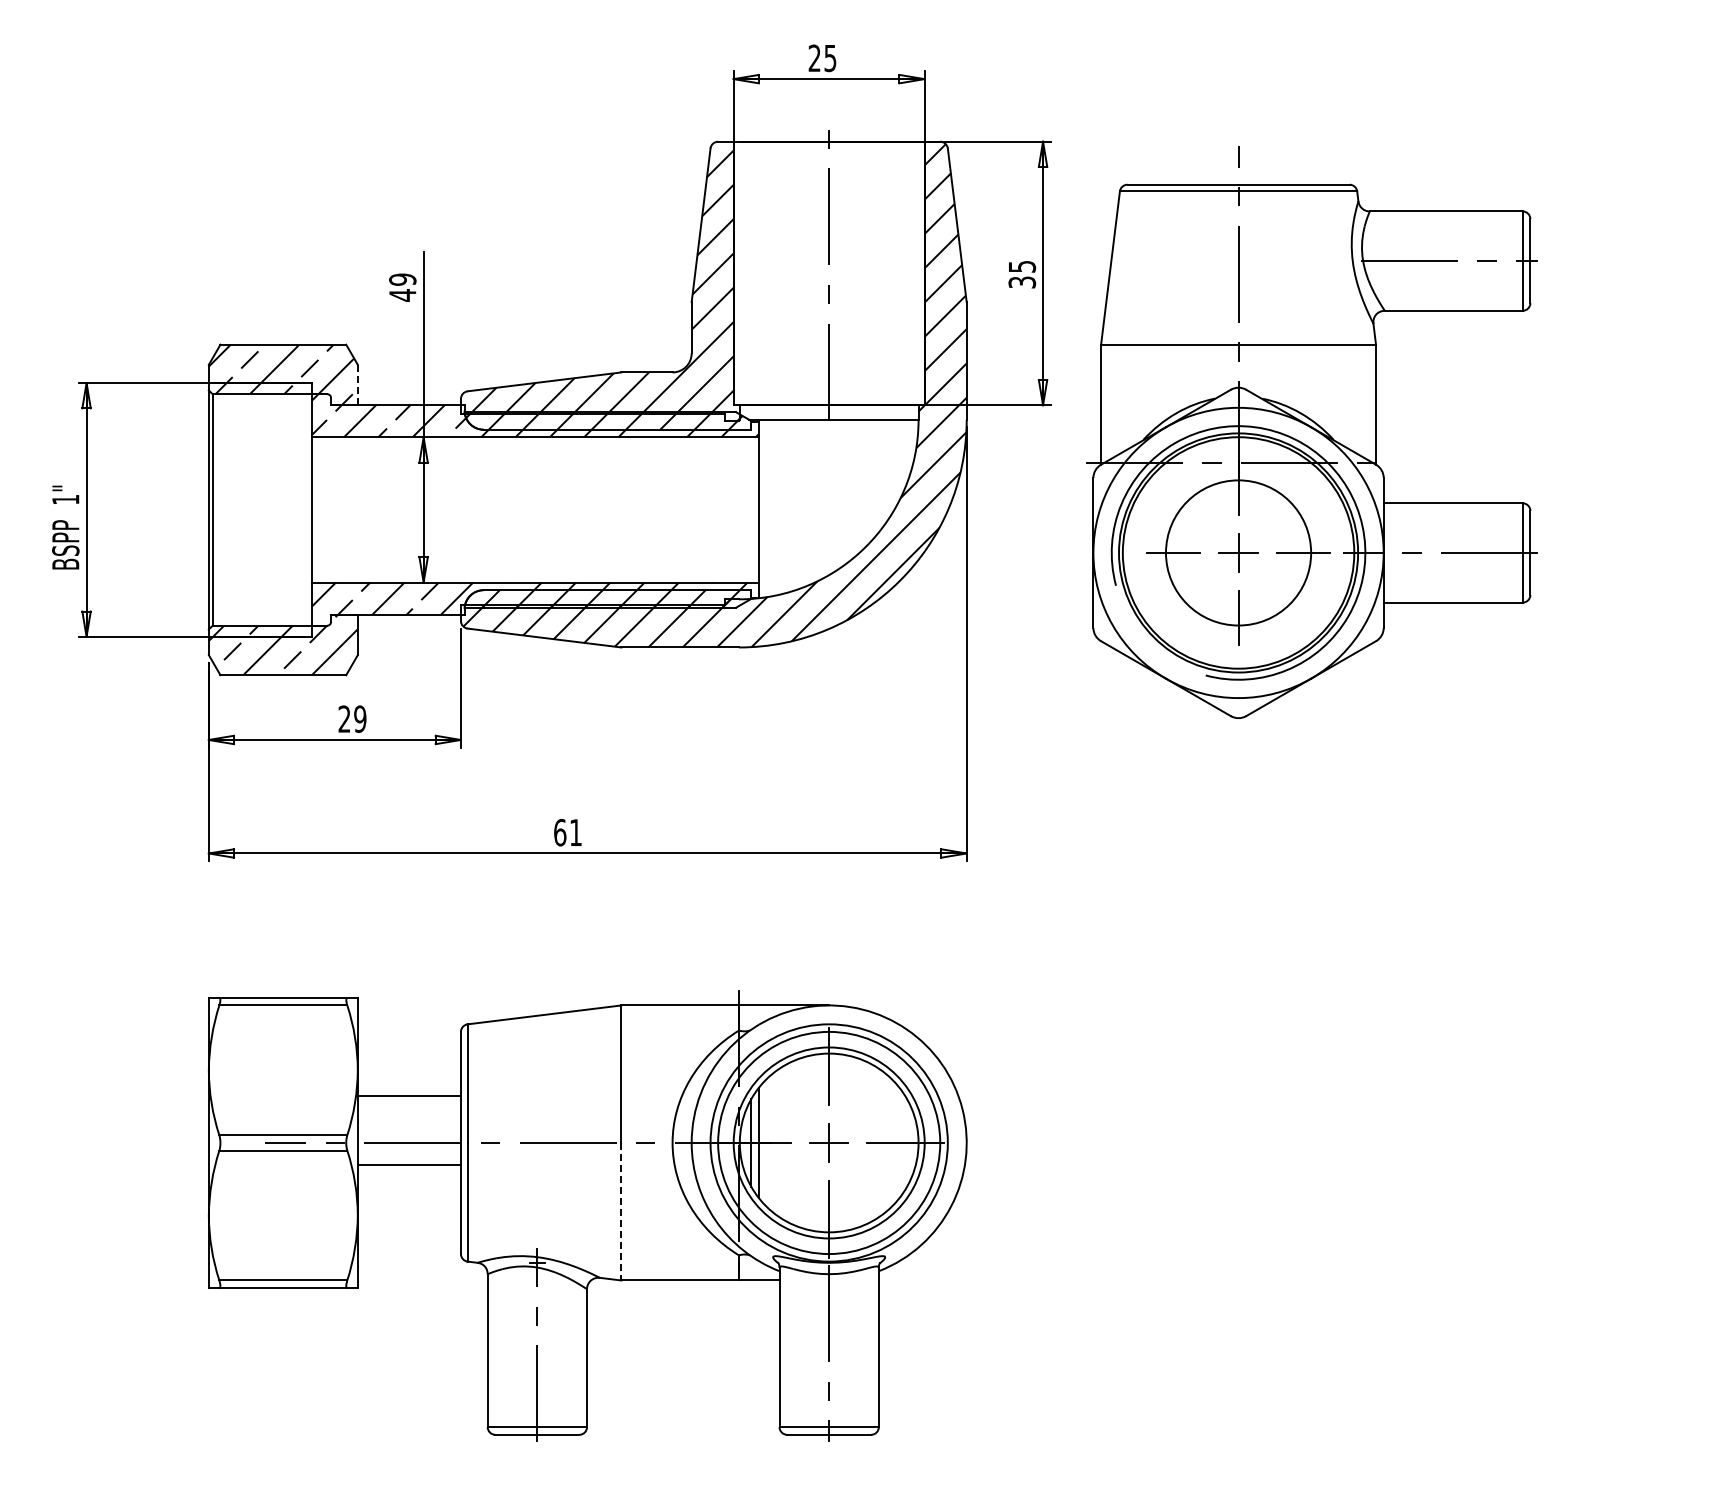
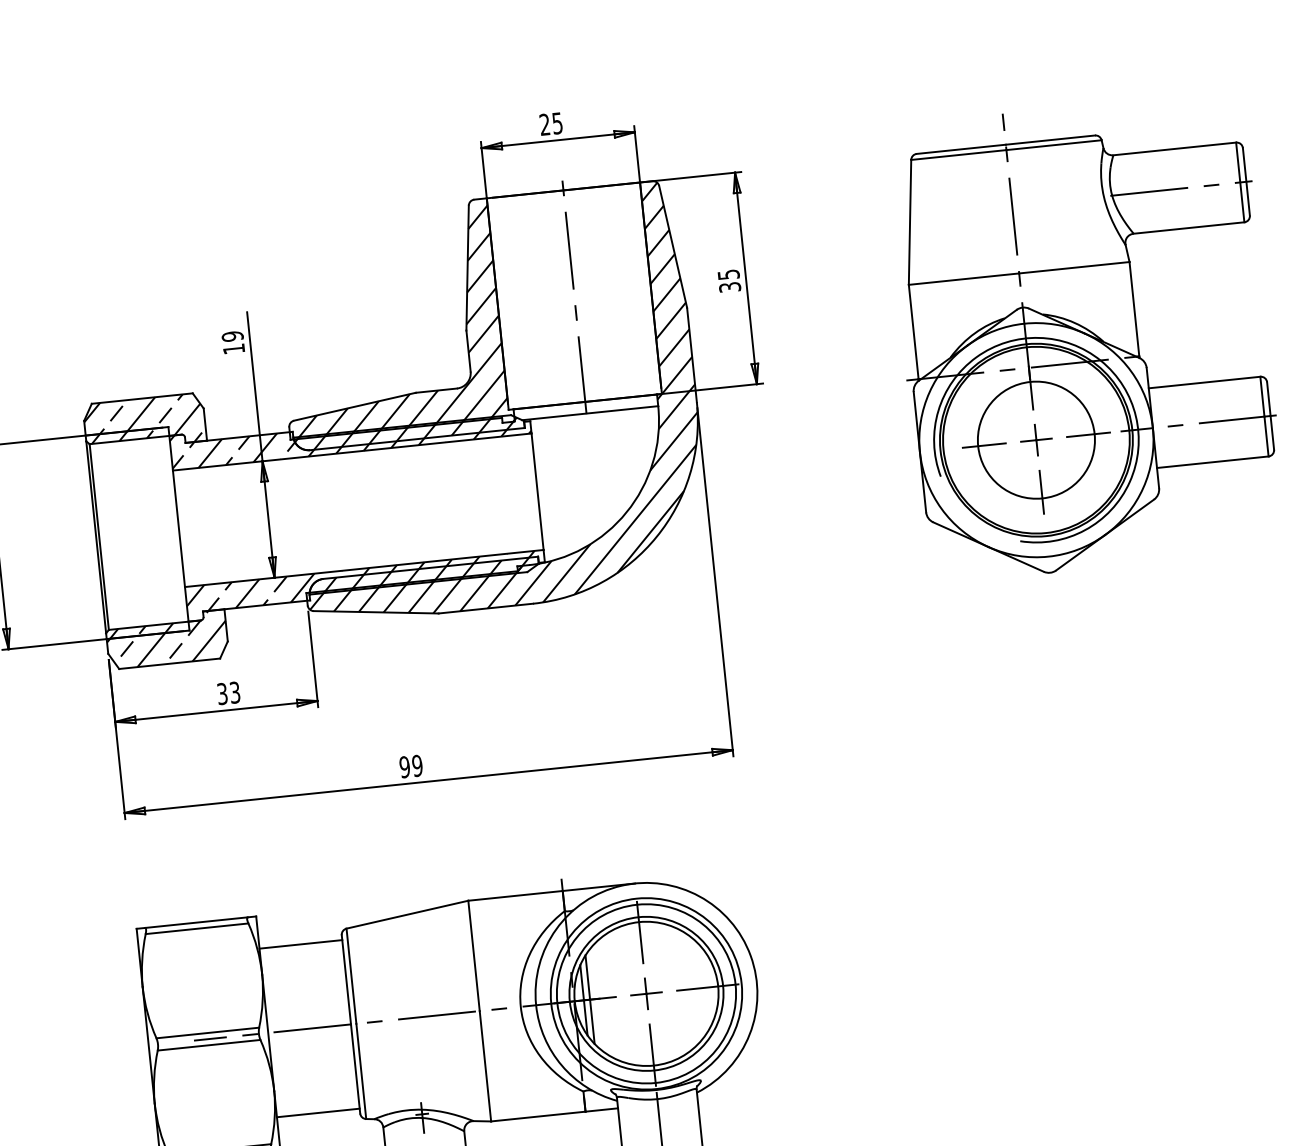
text: (402, 295) -> (233, 349), 49 -> 19
line: (357, 385) -> (205, 425), dashed -> solid
part: (1311, 432) -> (1084, 337), moved
text: (352, 718) -> (228, 692), 29 -> 33
text: (568, 832) -> (411, 766), 61 -> 99
line: (408, 1095) -> (300, 944), moved
line: (408, 1165) -> (317, 1113), moved
line: (621, 1211) -> (485, 1066), dashed -> solid

